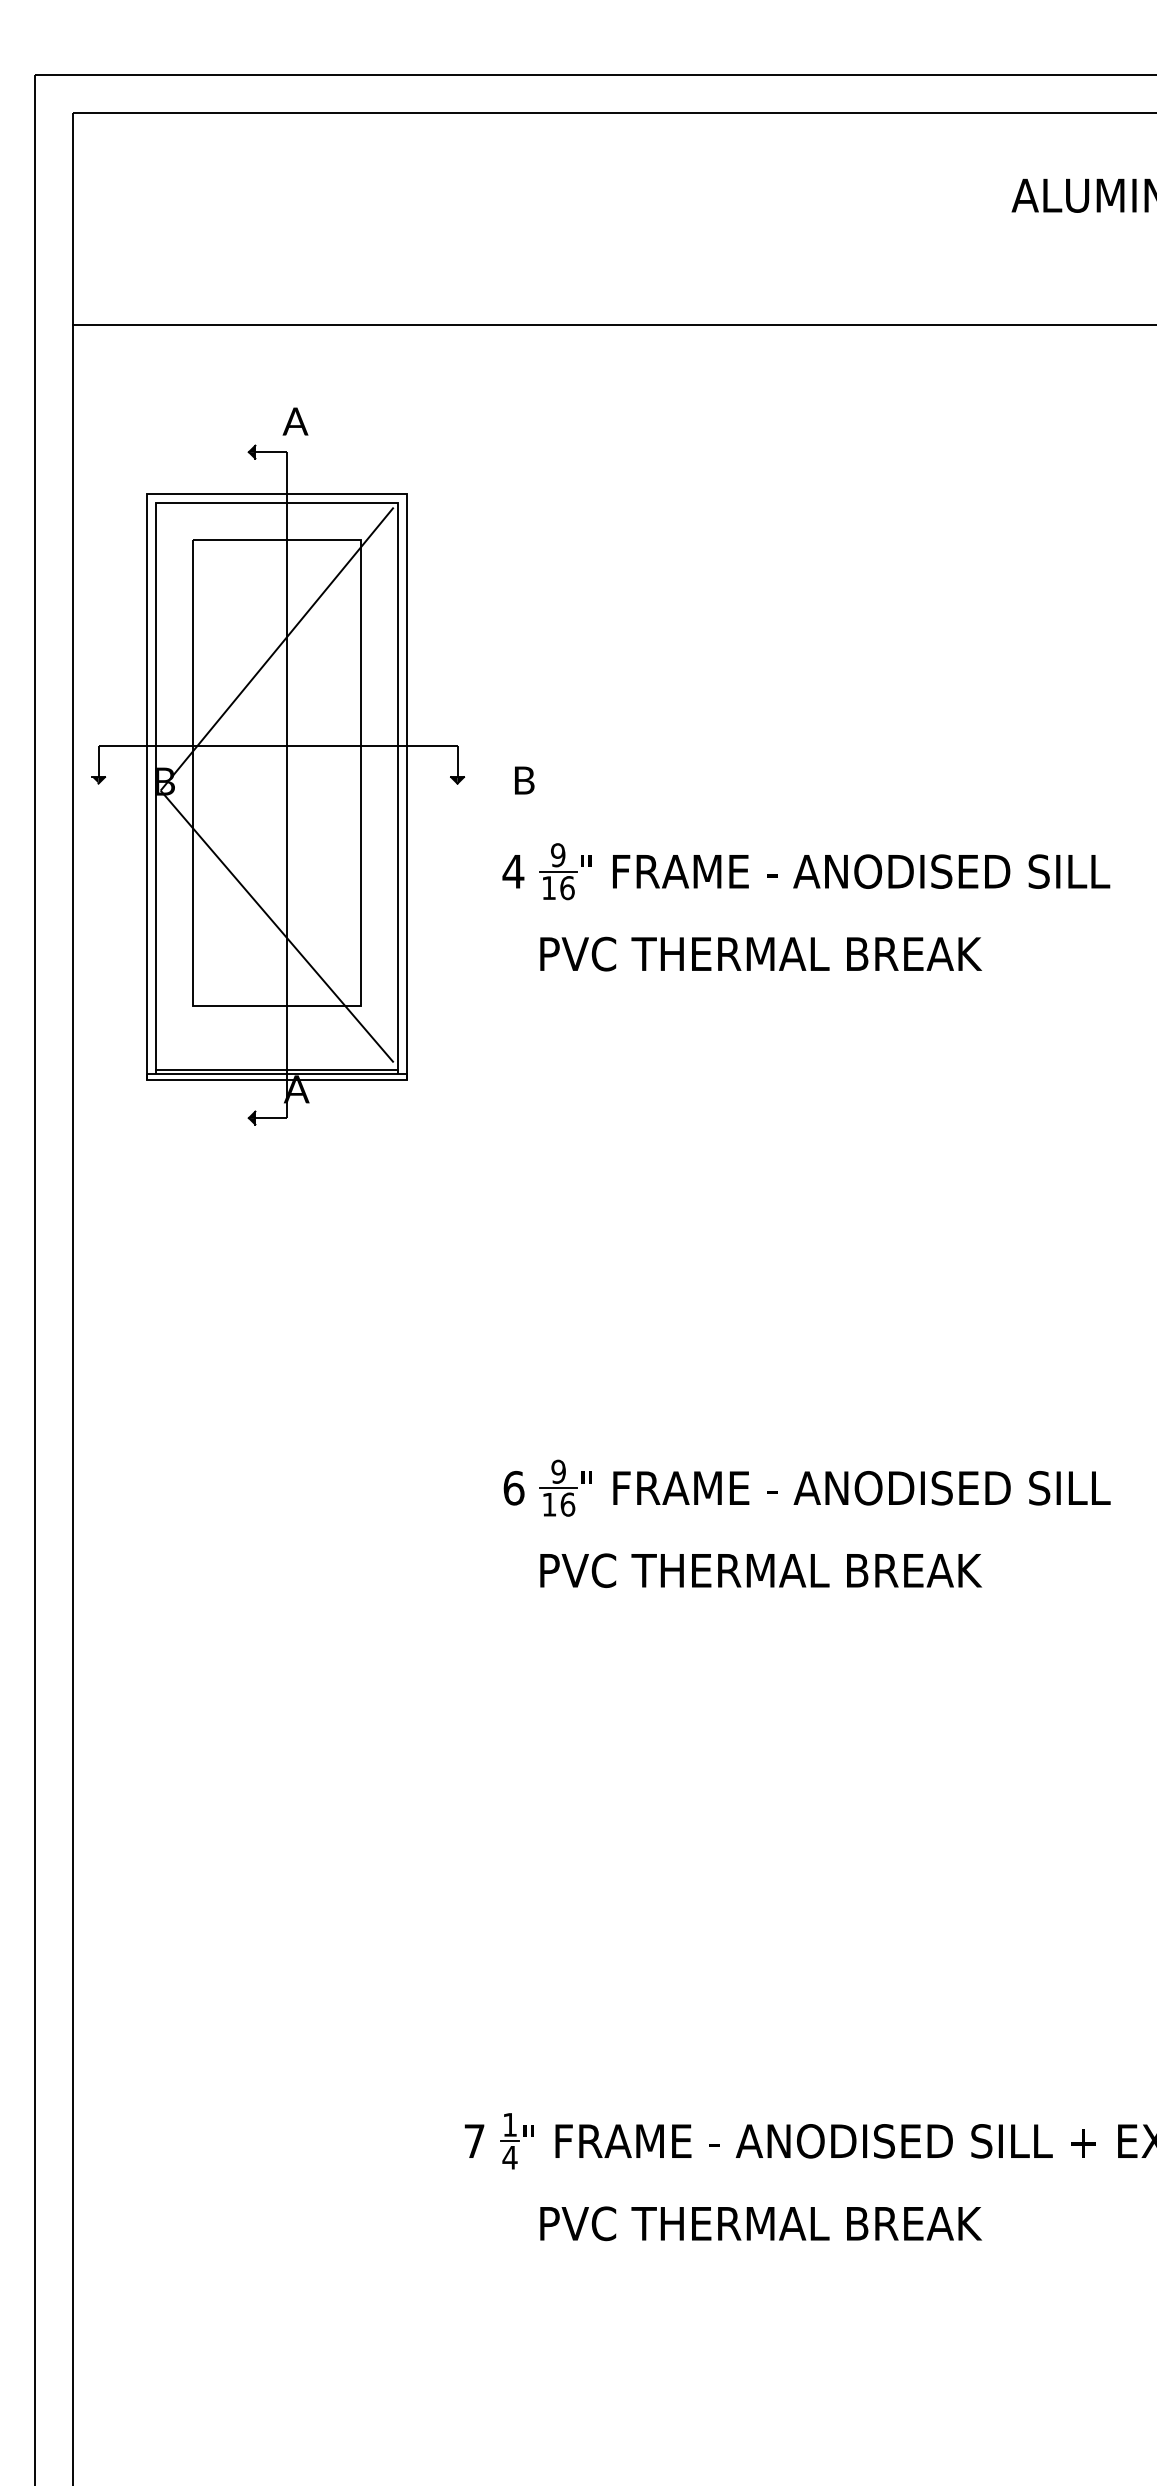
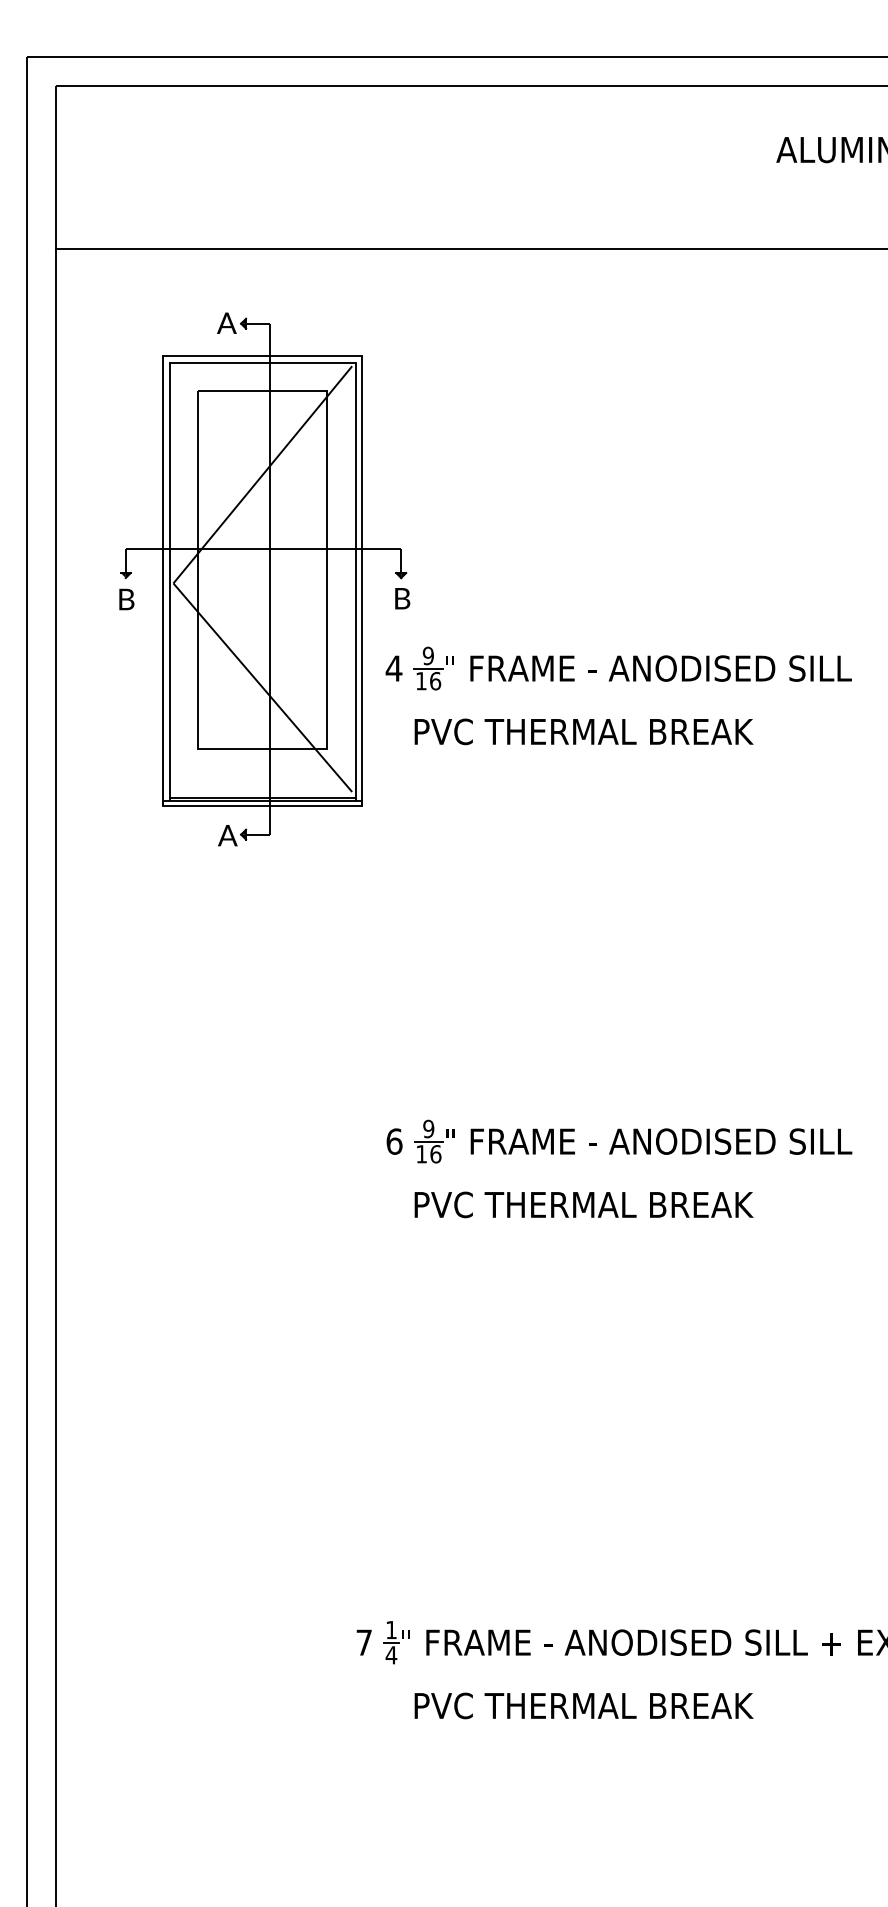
part: (279, 785) -> (264, 579), moved

